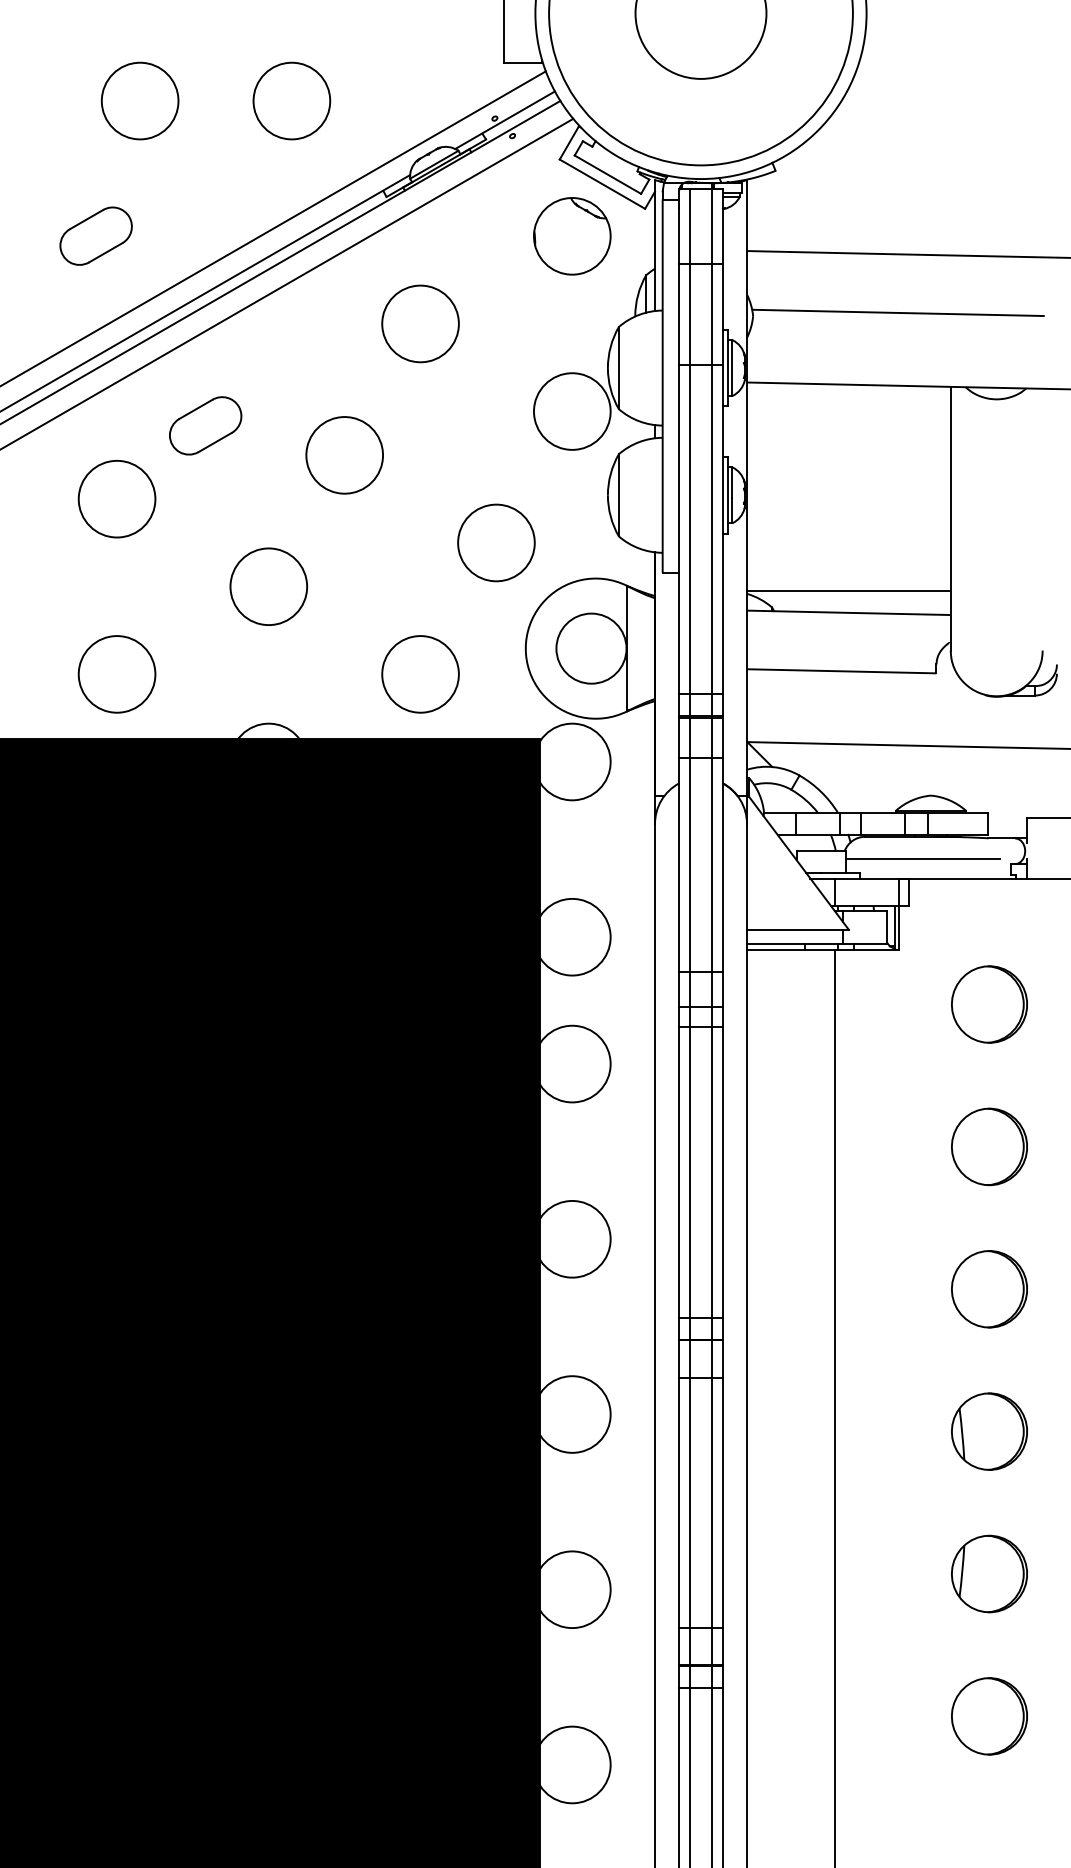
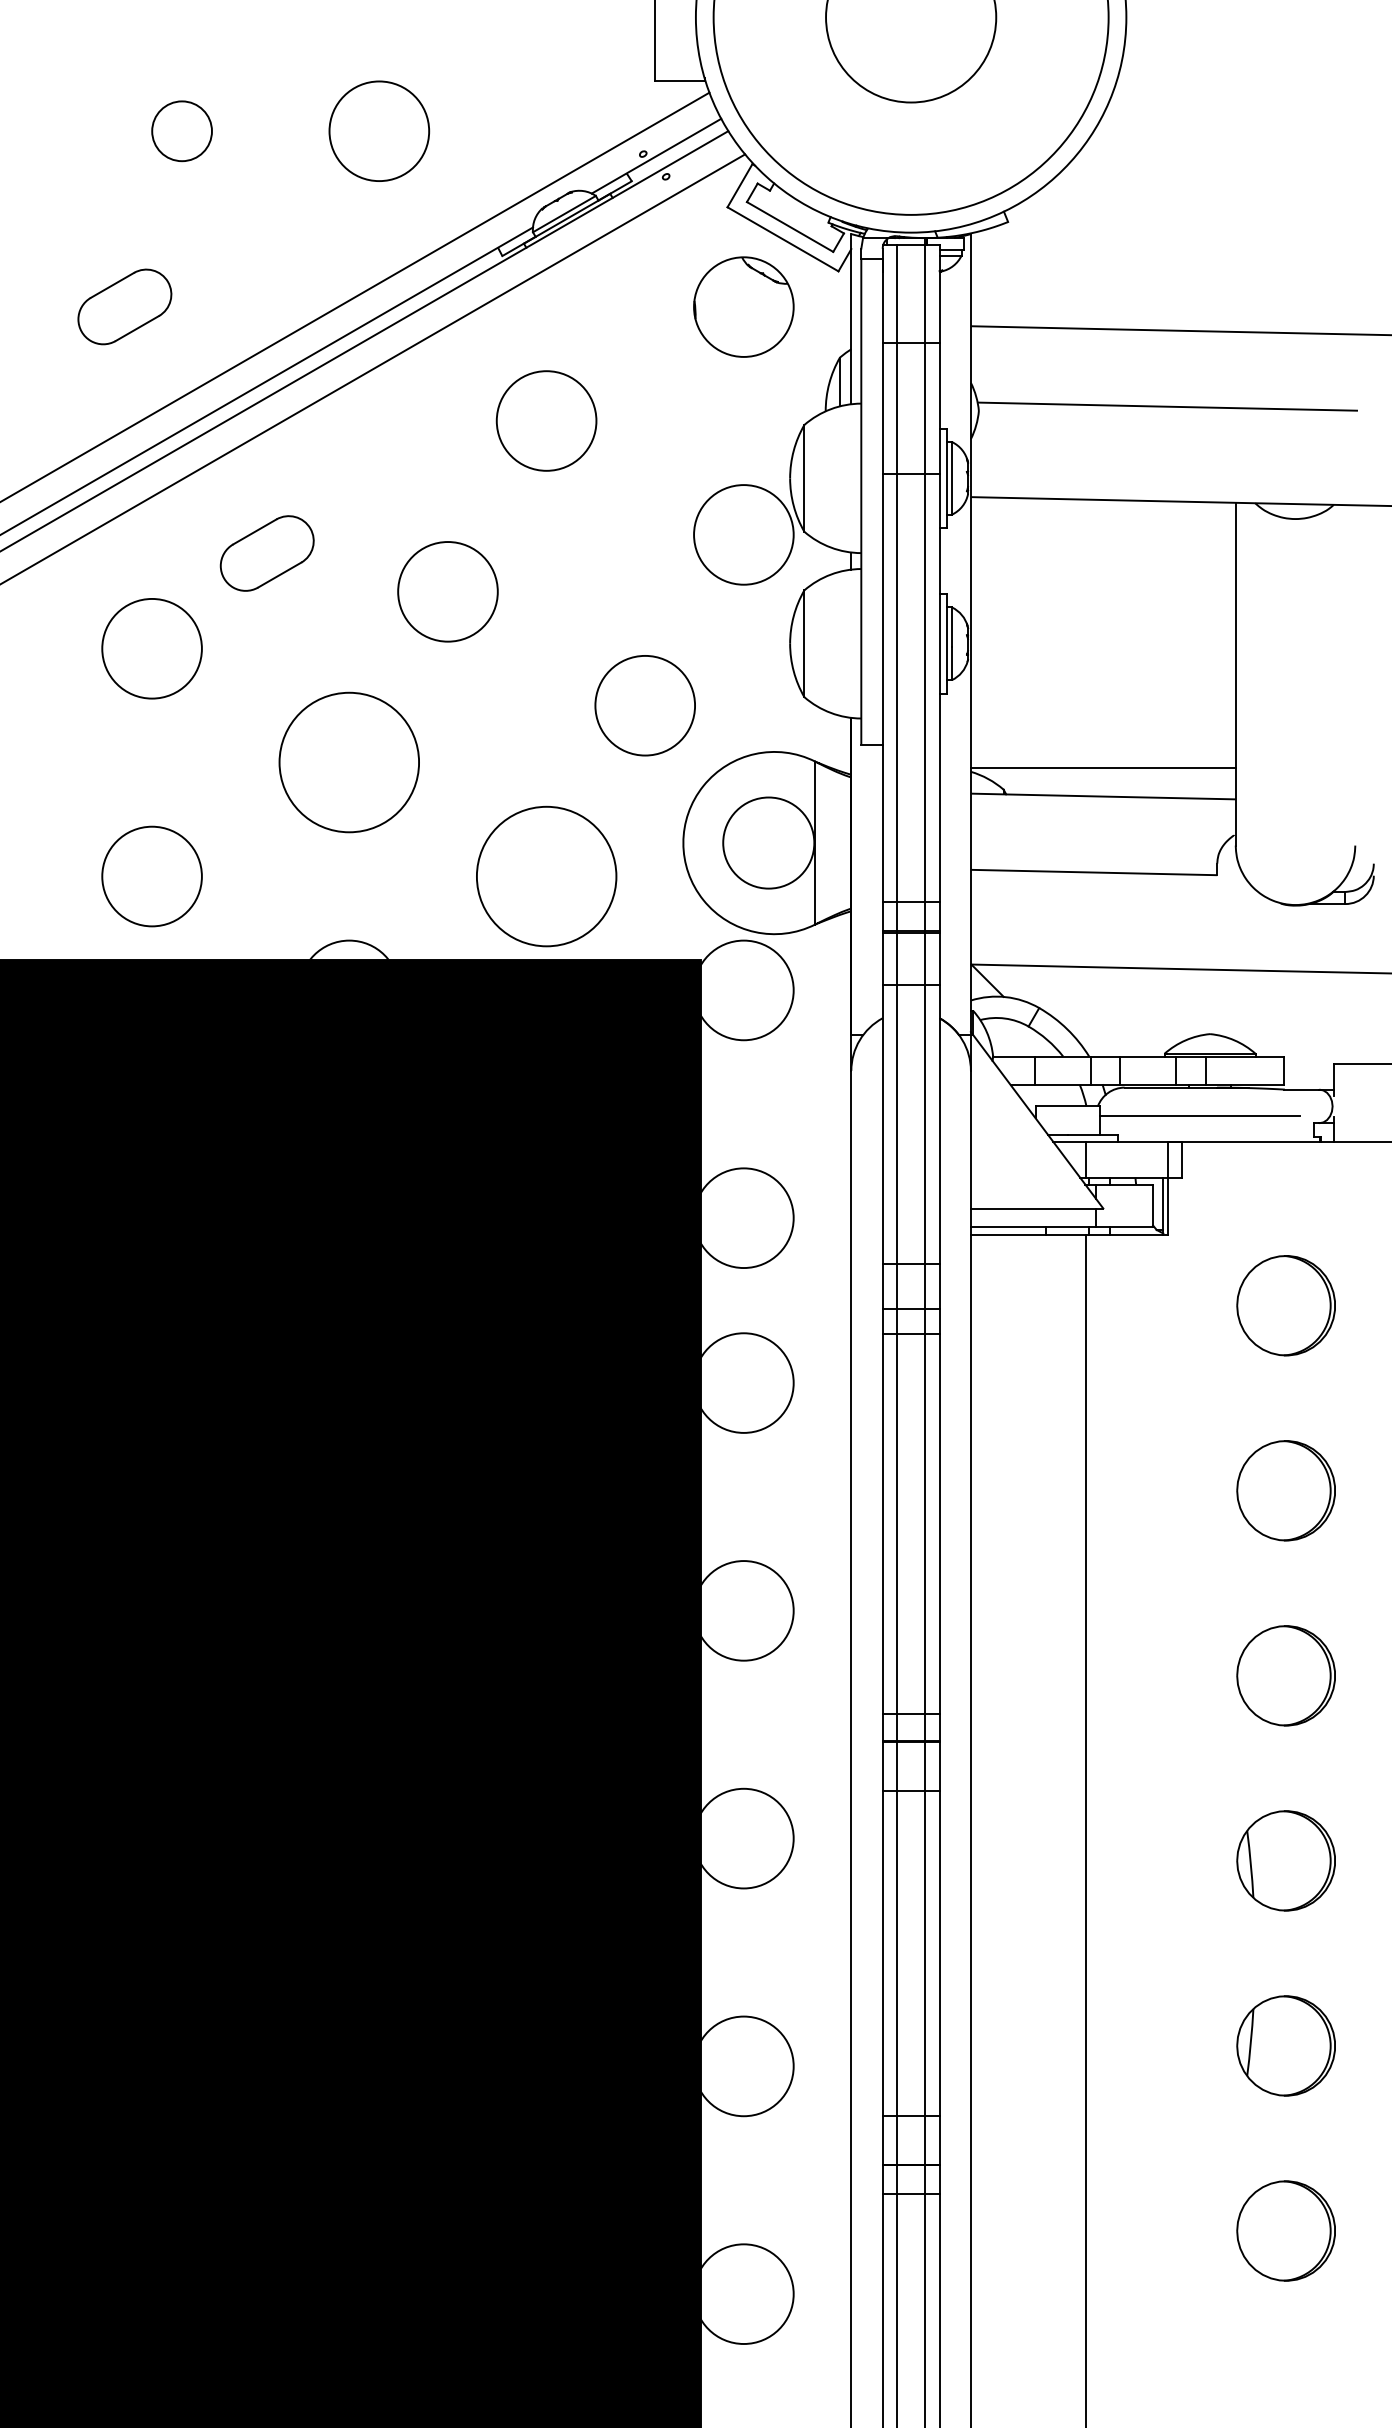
circle: (139, 101) -> (181, 131), size x0.6
circle: (268, 586) -> (349, 762), size x1.4
circle: (420, 674) -> (546, 876), size x1.4

